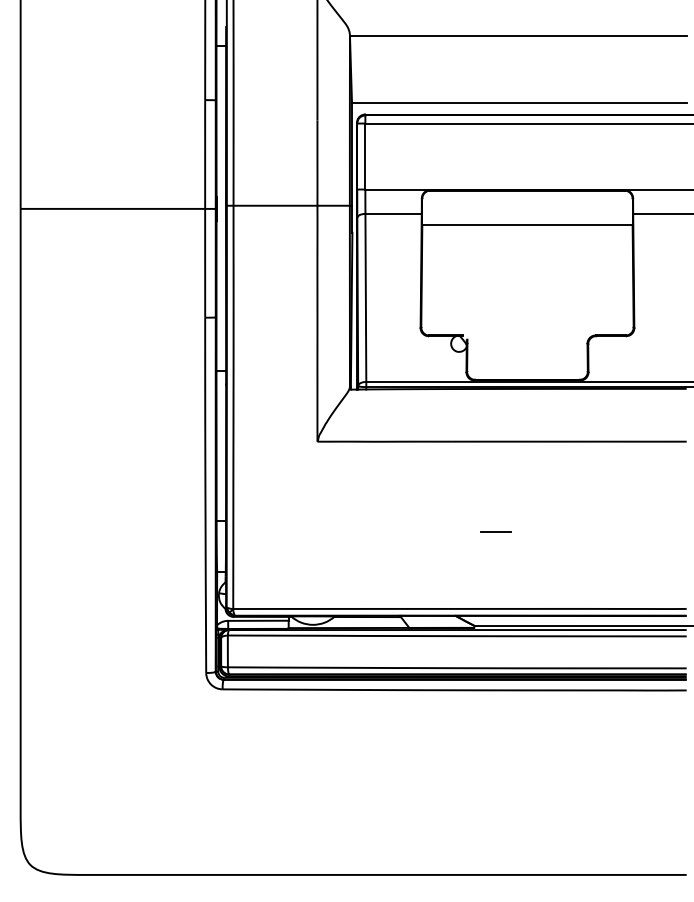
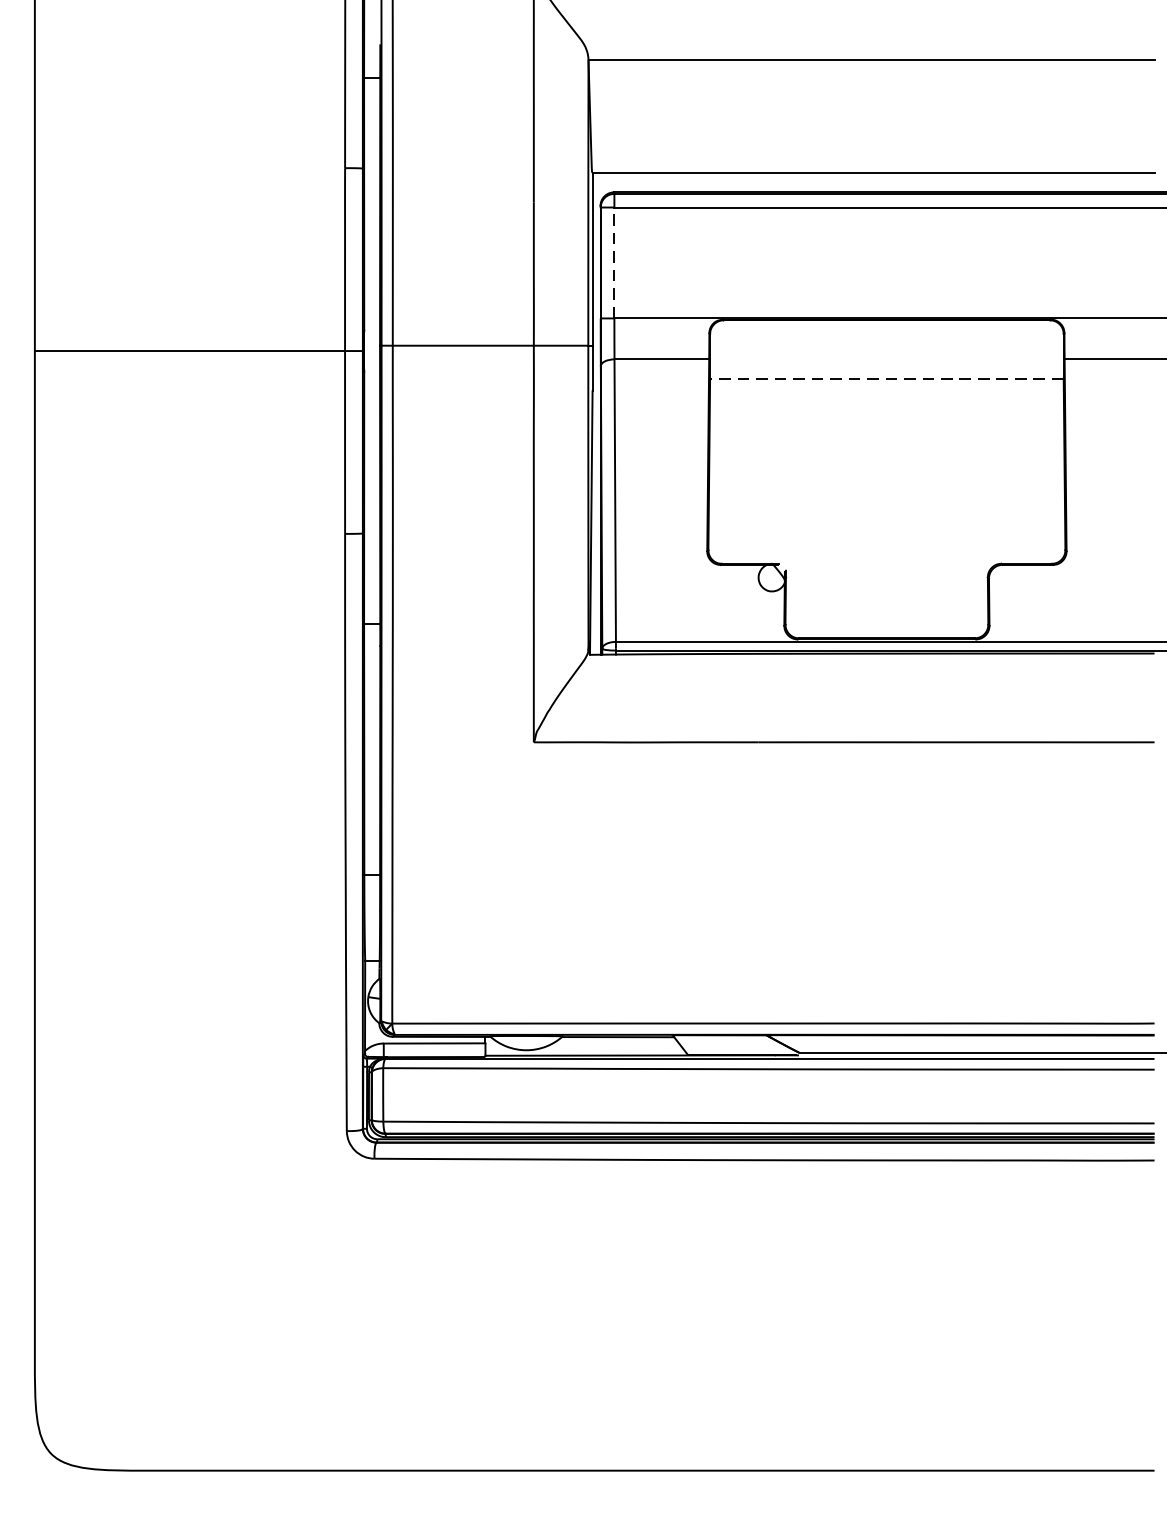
line: (365, 156) -> (614, 262), solid -> dashed
line: (526, 225) -> (885, 378), solid -> dashed
line: (495, 531) -> (833, 893), removed

